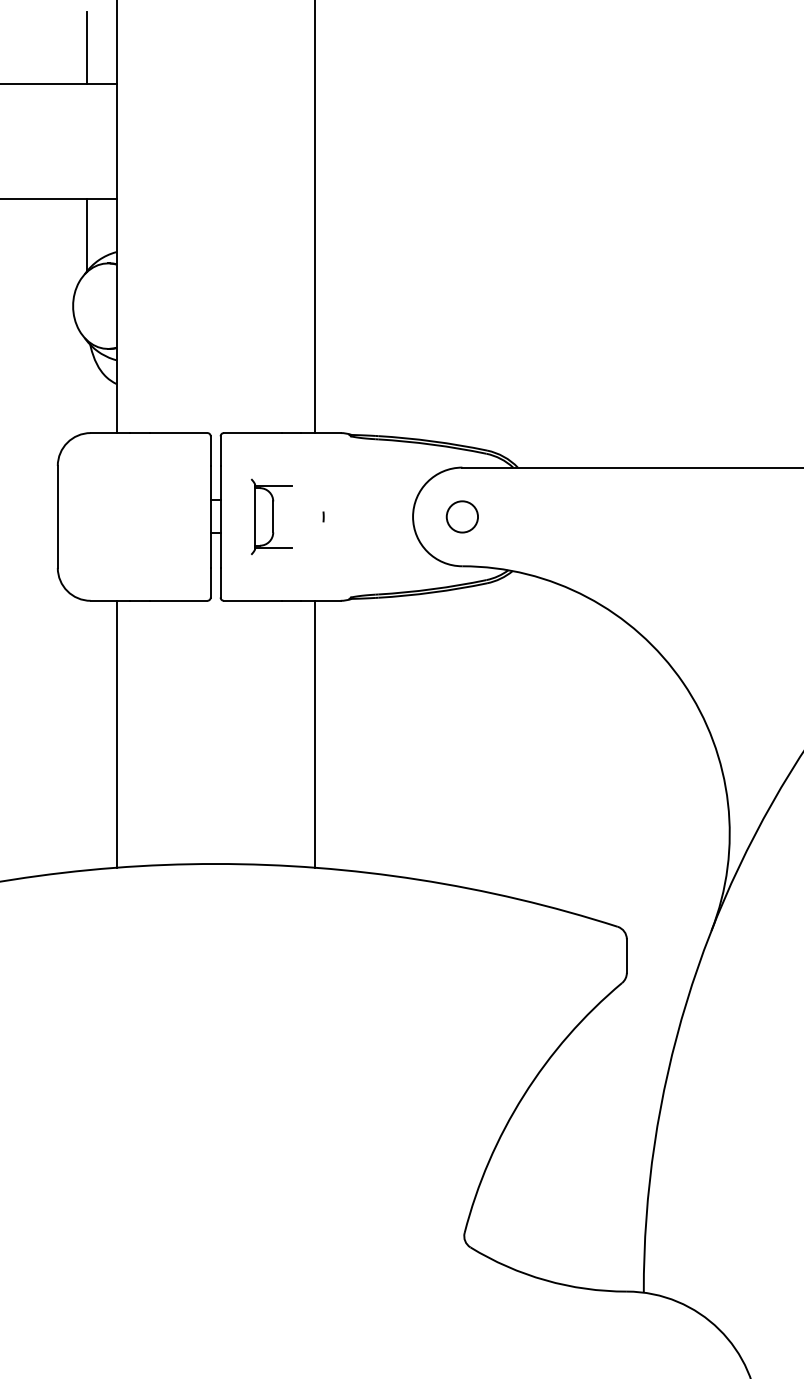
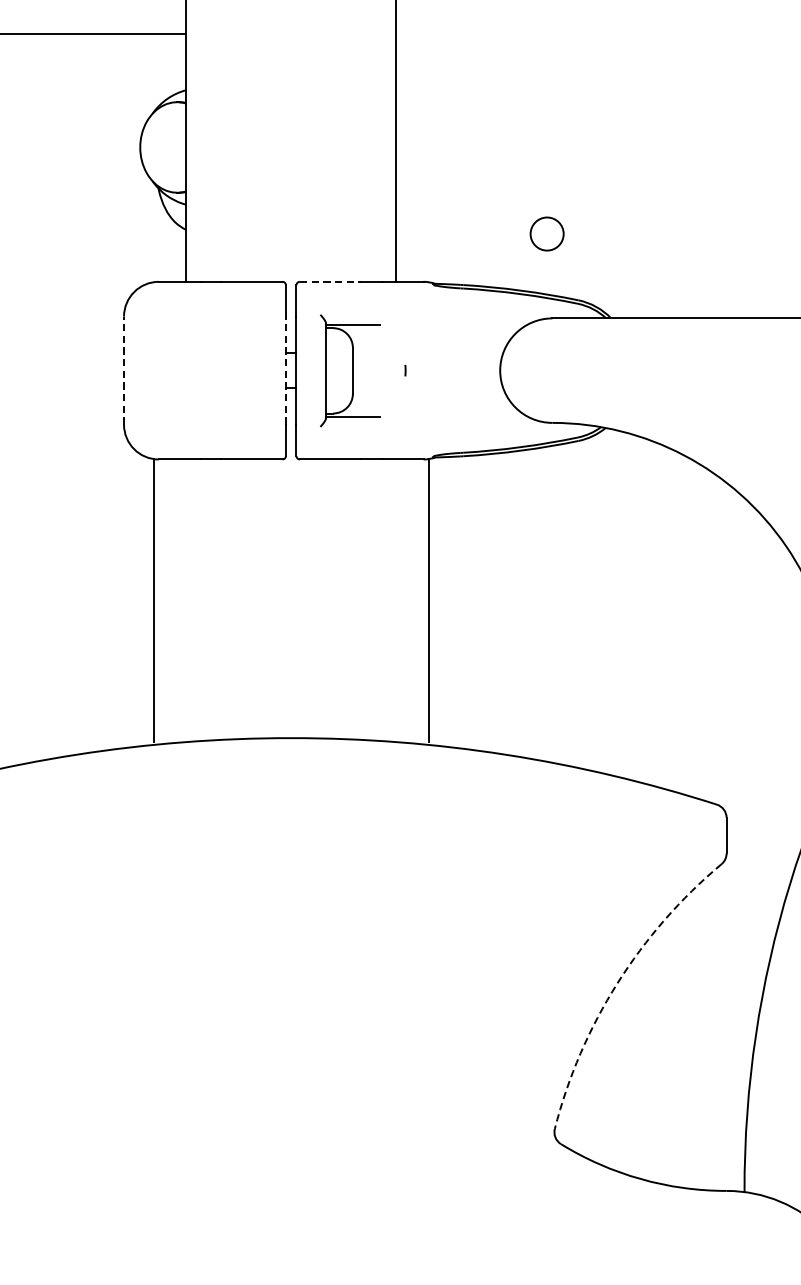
line: (86, 235) -> (154, 72), removed
line: (252, 433) -> (330, 282), solid -> dashed
line: (57, 516) -> (123, 370), solid -> dashed
line: (210, 516) -> (285, 370), solid -> dashed
part: (271, 516) -> (350, 370), size x1.4
circle: (461, 516) -> (546, 233), moved
line: (116, 733) -> (154, 599), moved
line: (314, 733) -> (428, 599), moved
arc: (523, 1095) -> (617, 983), solid -> dashed

